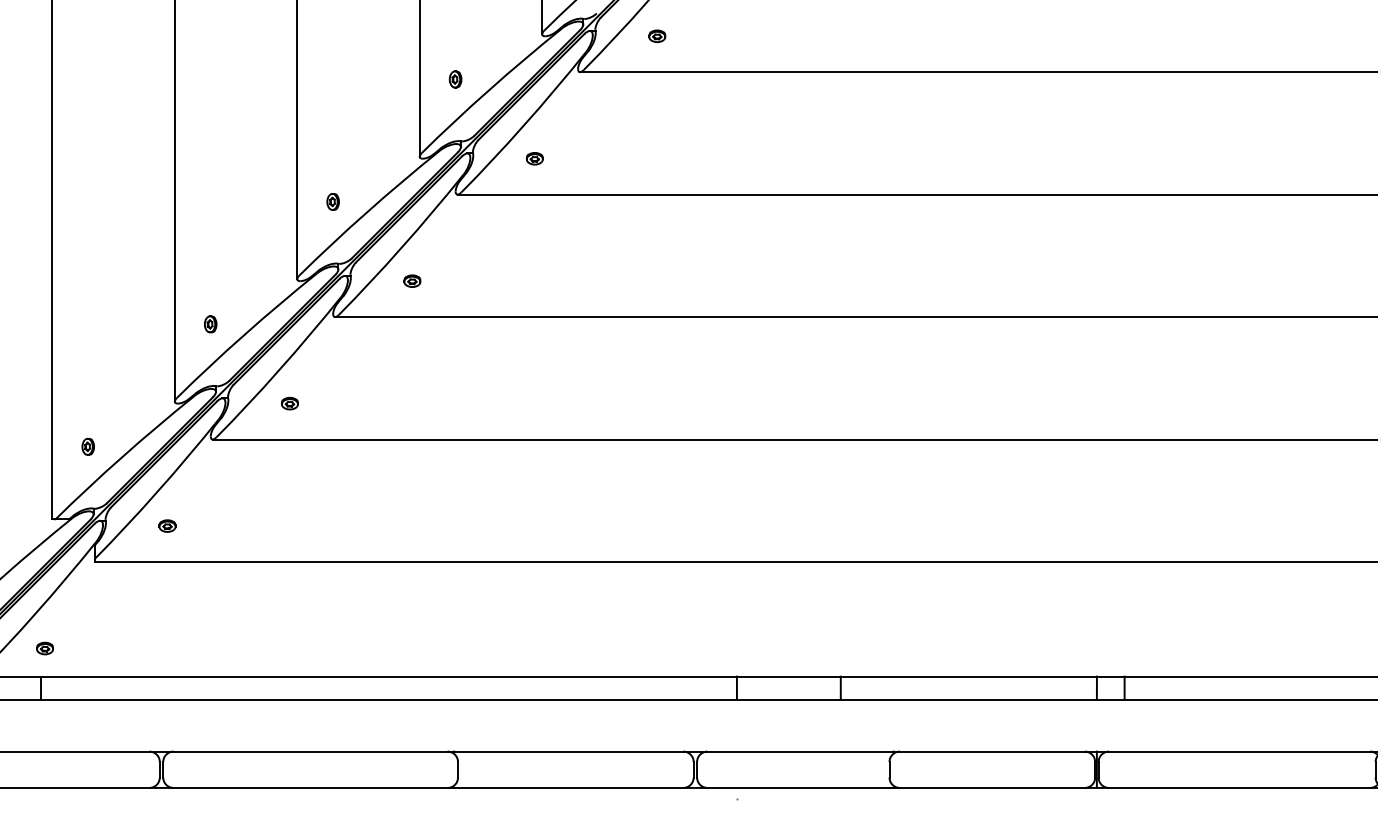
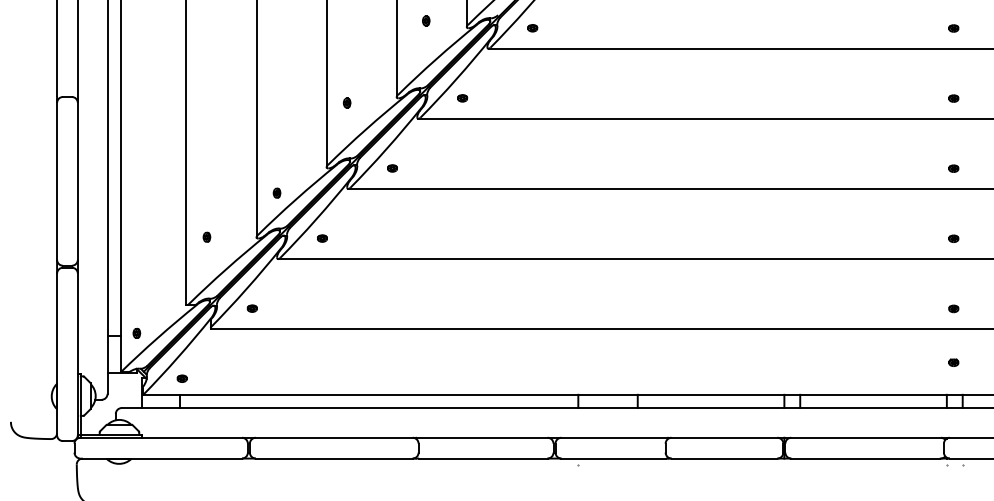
part: (456, 78) -> (426, 20), moved
part: (332, 200) -> (346, 102), moved
part: (87, 445) -> (206, 236), moved

